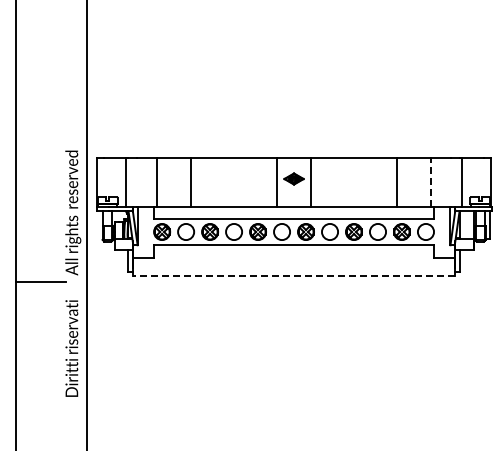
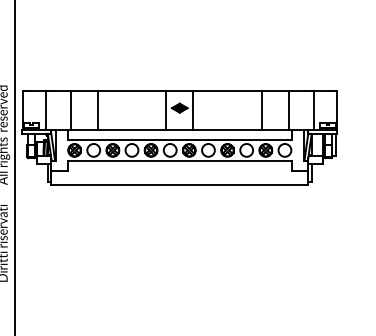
line: (430, 182) -> (288, 110), dashed -> solid
line: (293, 275) -> (179, 185), dashed -> solid

